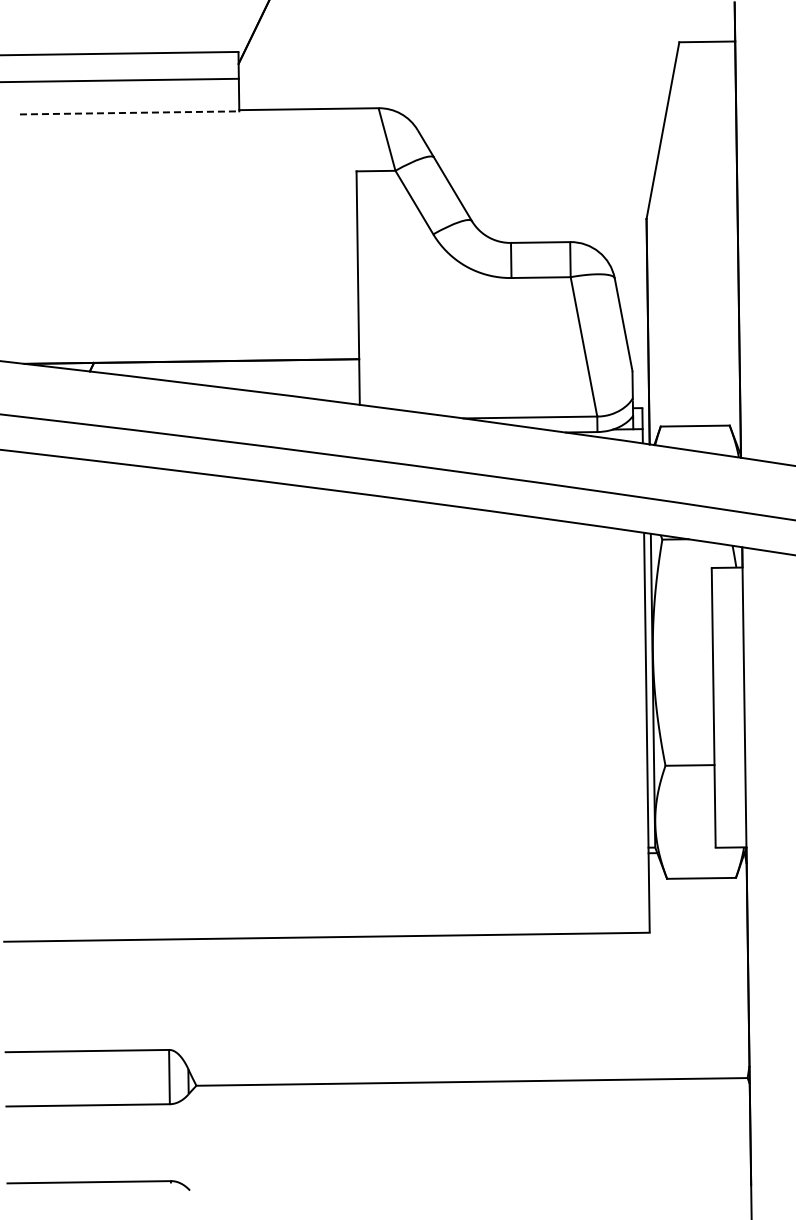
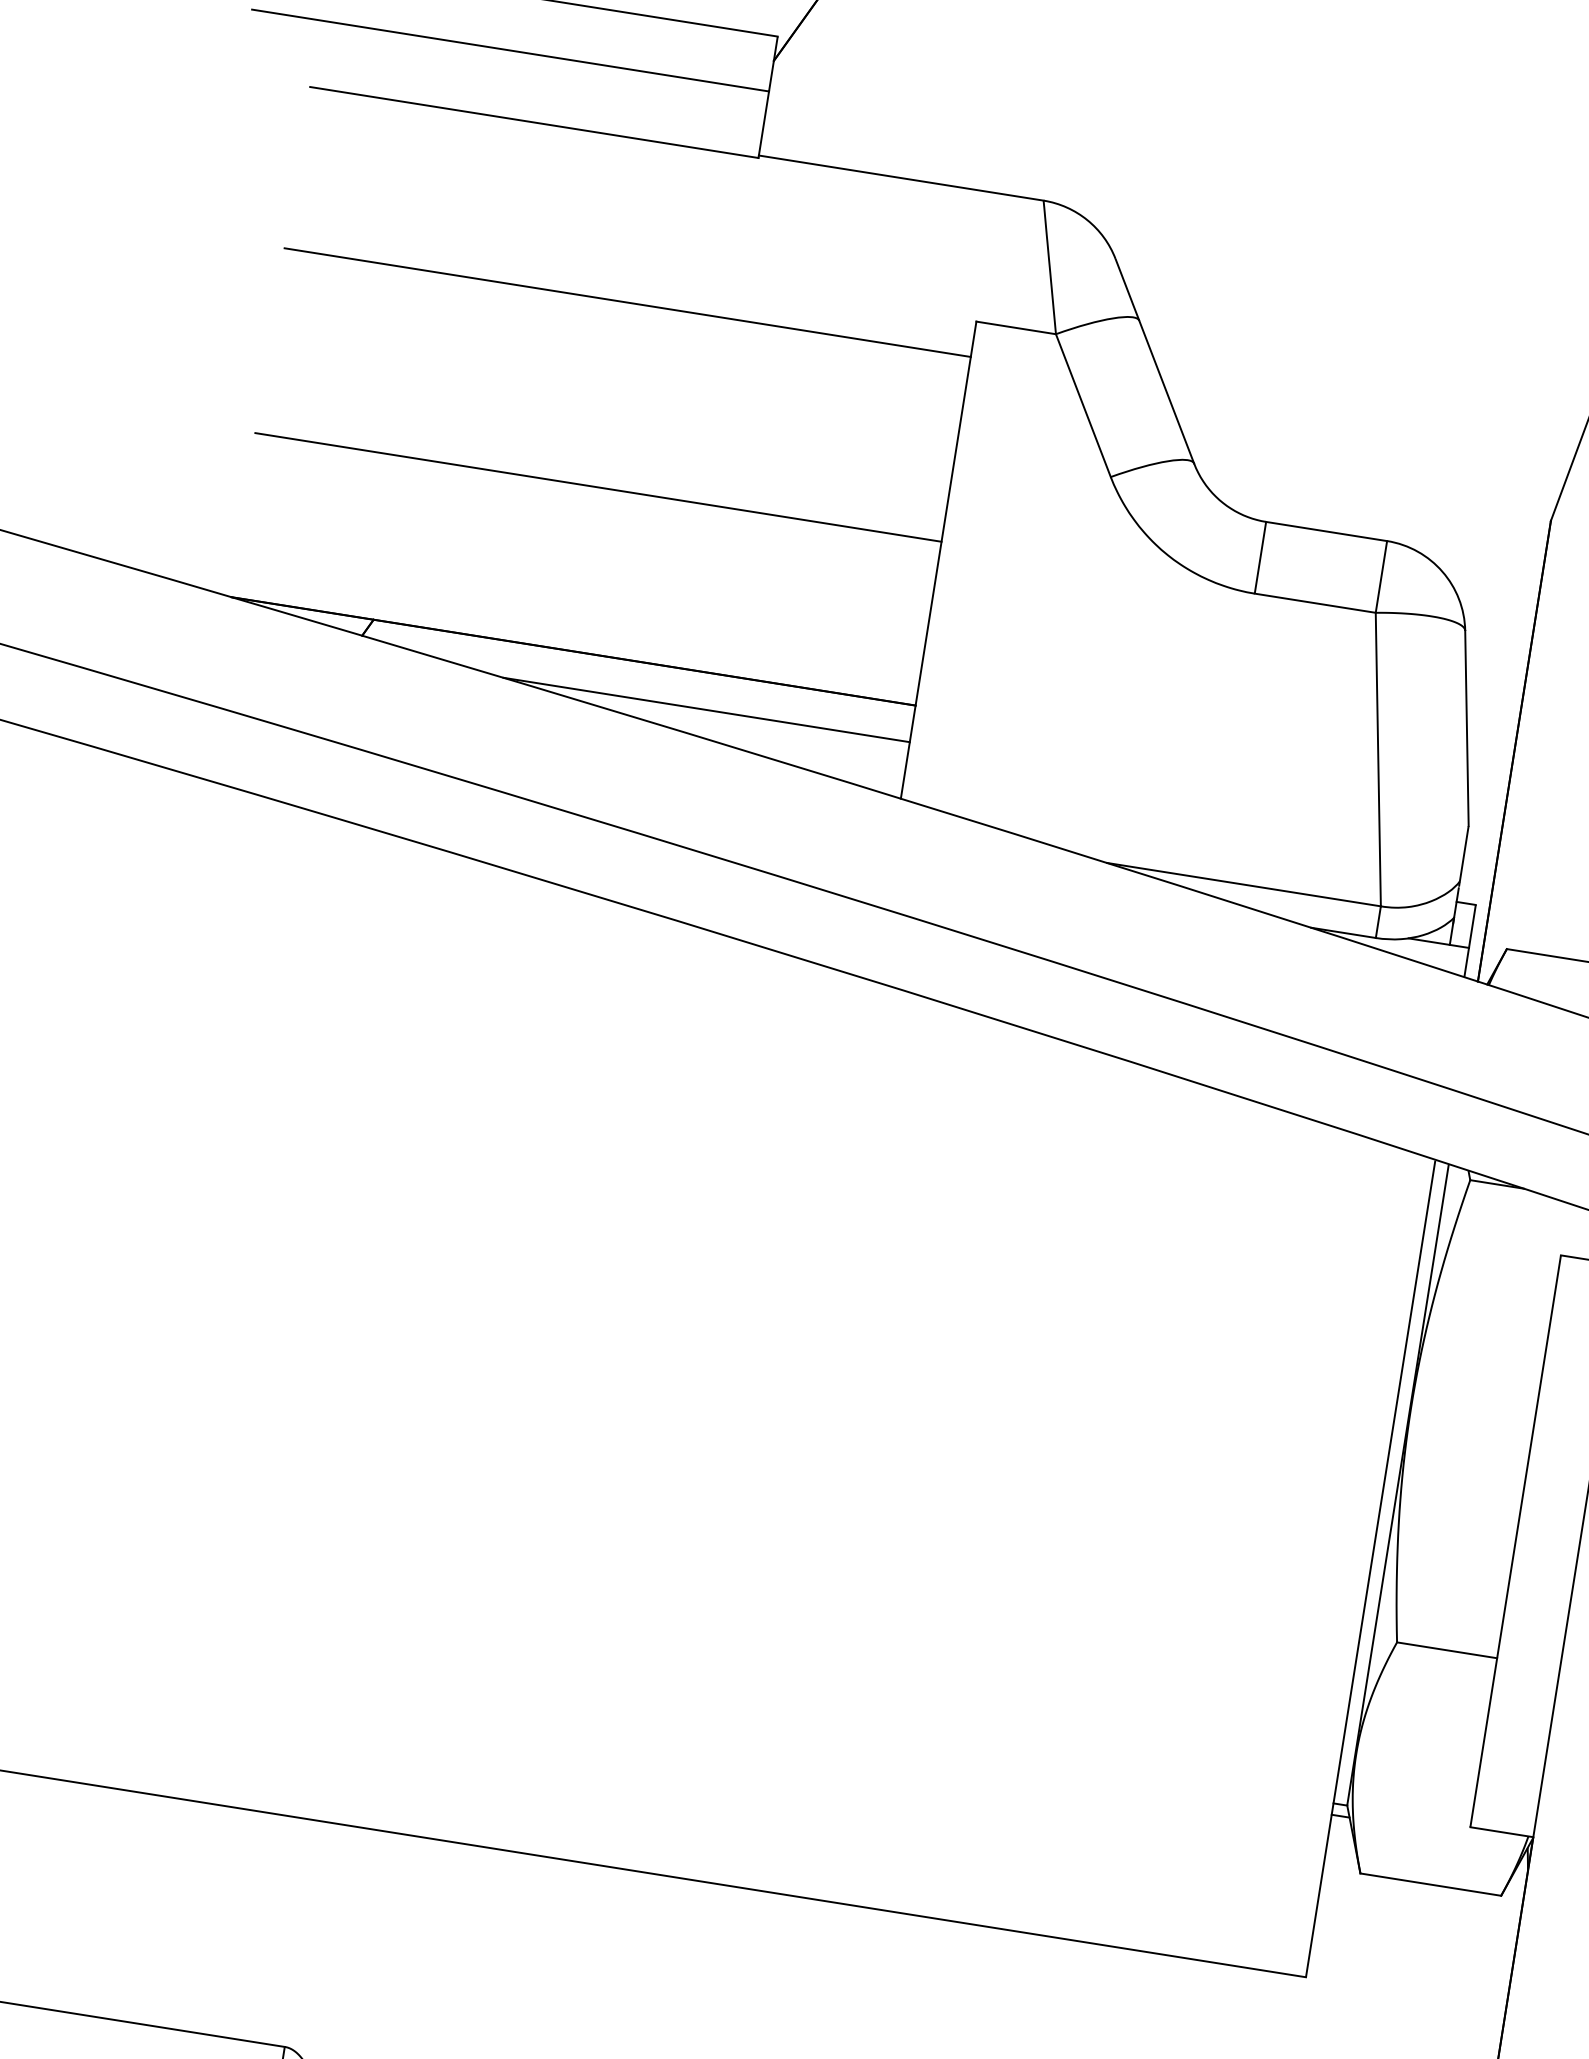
line: (129, 112) -> (534, 121), dashed -> solid
line: (188, 190) -> (627, 301), added
line: (190, 281) -> (599, 487), added
line: (259, 378) -> (705, 709), added

